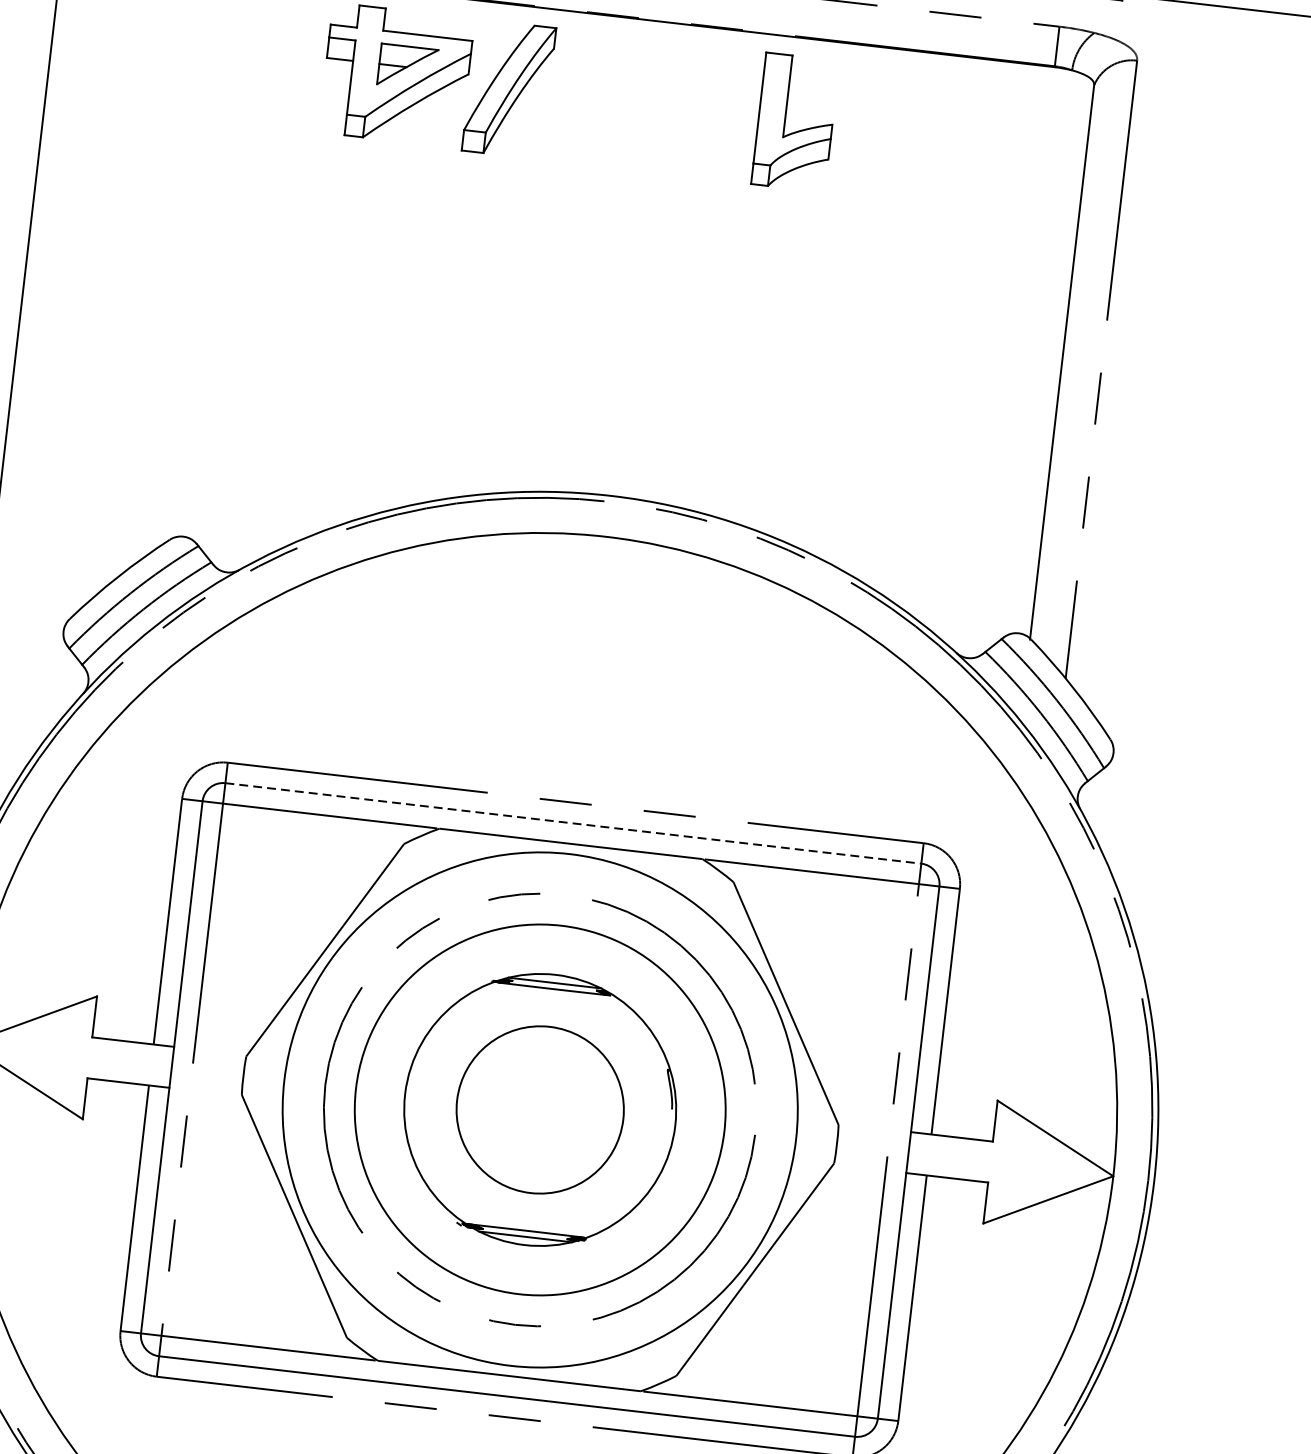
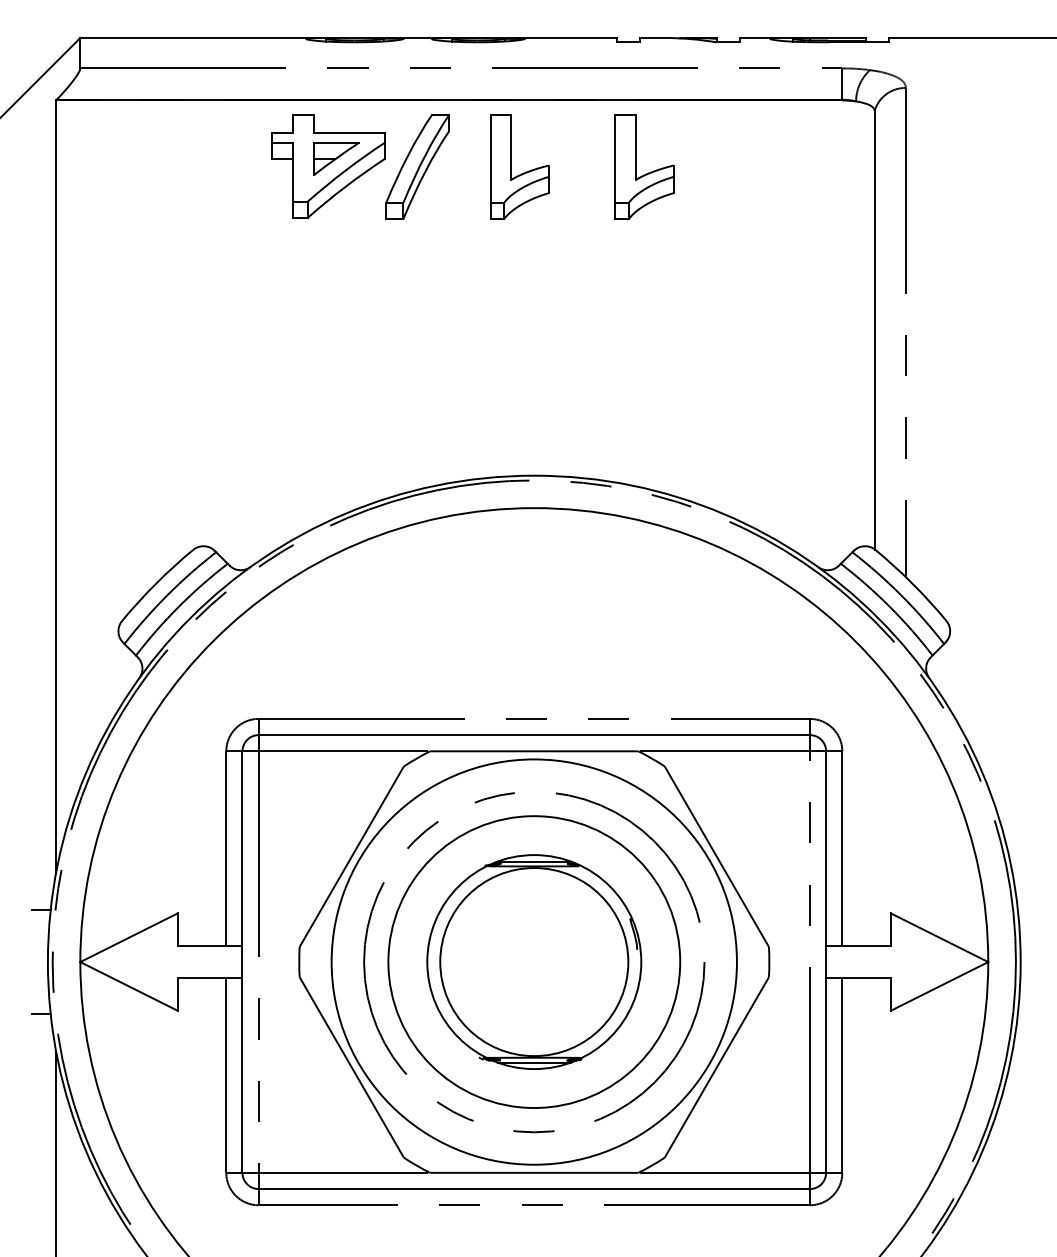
part: (641, 111) -> (523, 172), added
line: (573, 823) -> (534, 735), dashed -> solid
circle: (540, 1110) -> (534, 962), size x1.43

